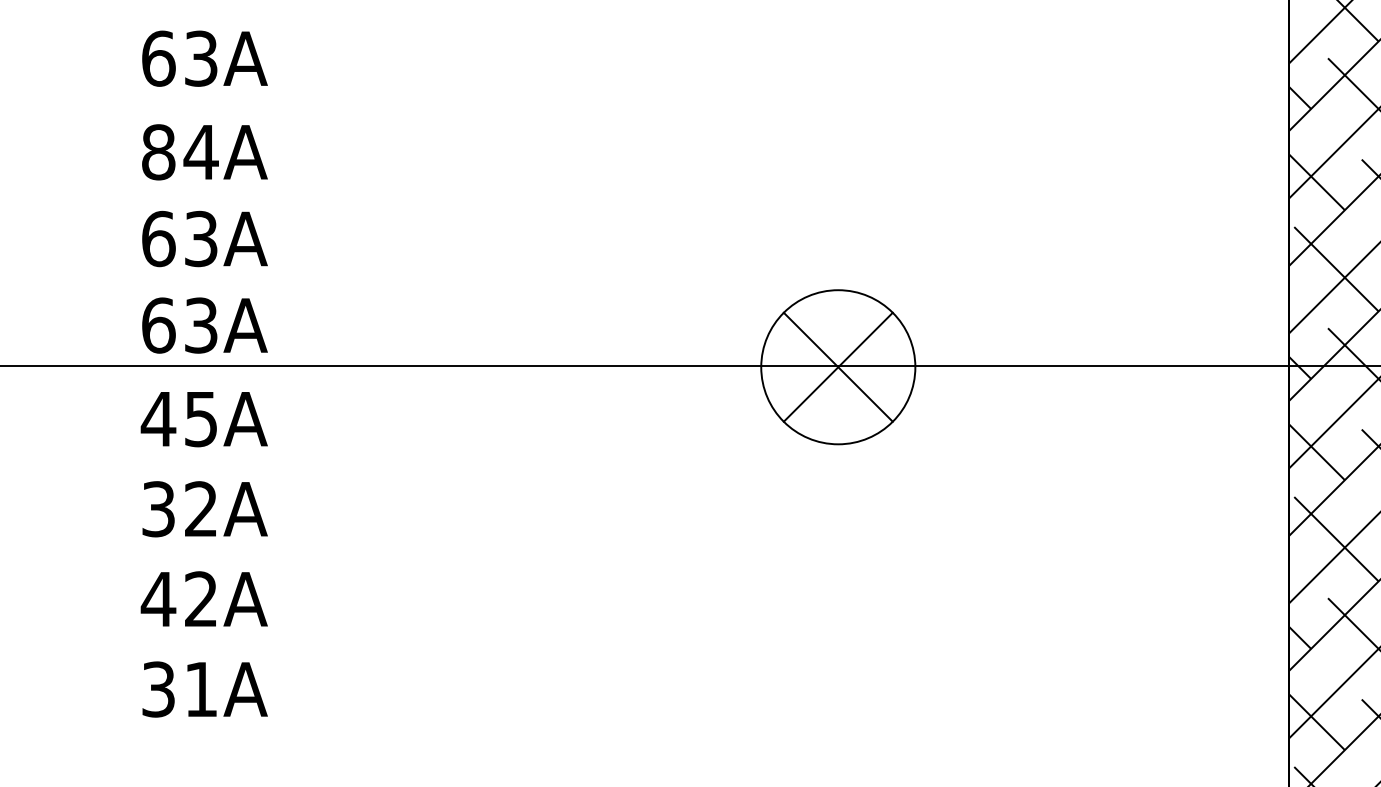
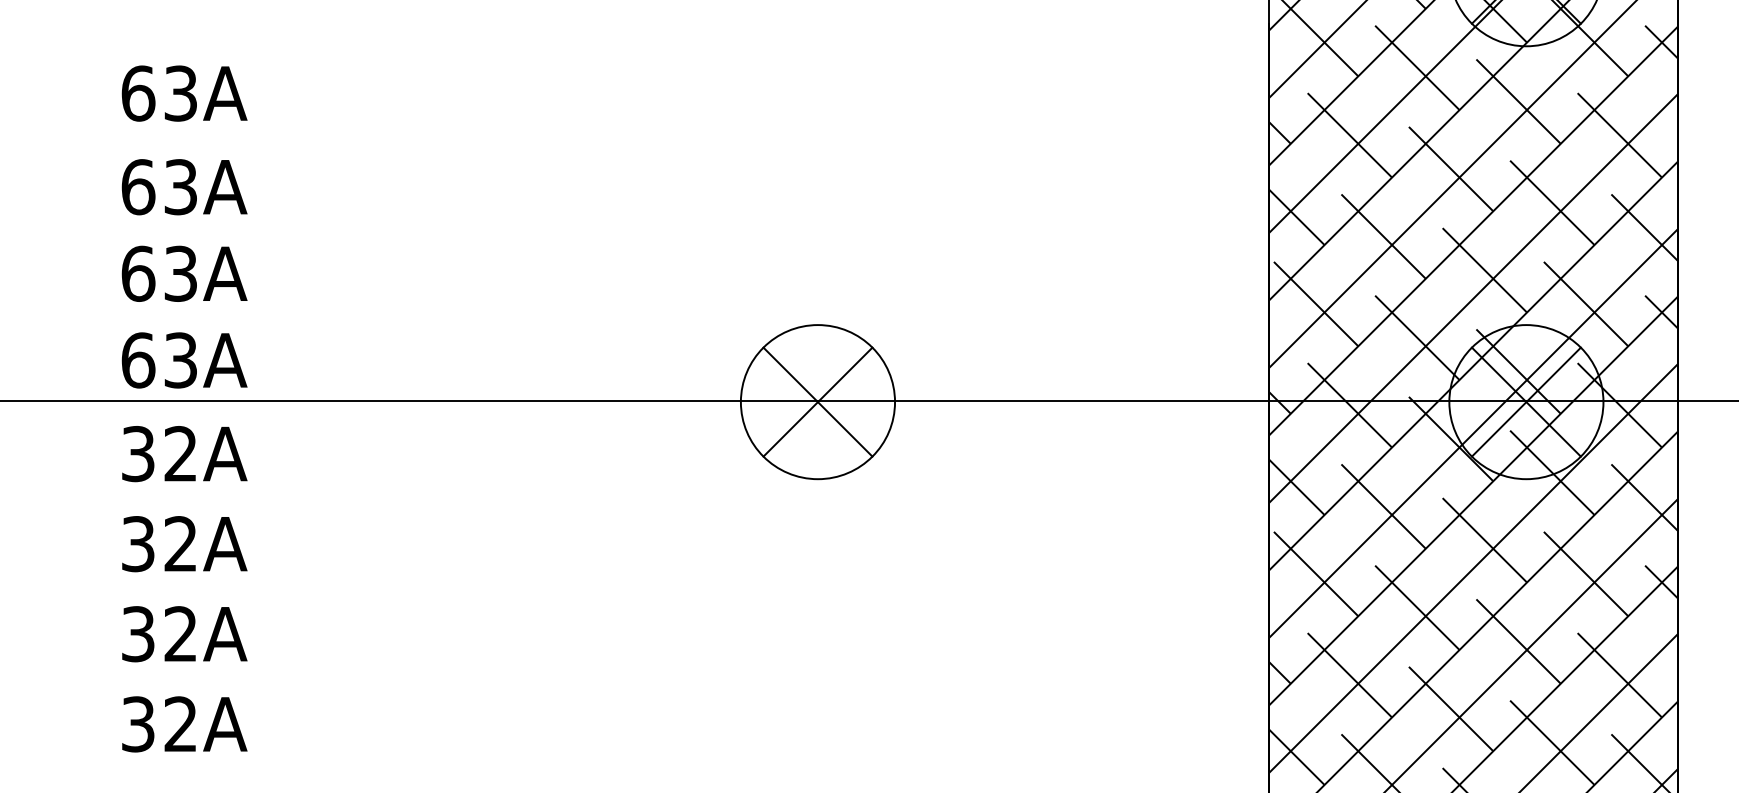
text: (179, 152) -> (159, 187), 84A -> 63A
text: (178, 419) -> (158, 454), 45A -> 32A
text: (157, 599) -> (137, 634), 42A -> 32A
text: (200, 688) -> (180, 723), 31A -> 32A

